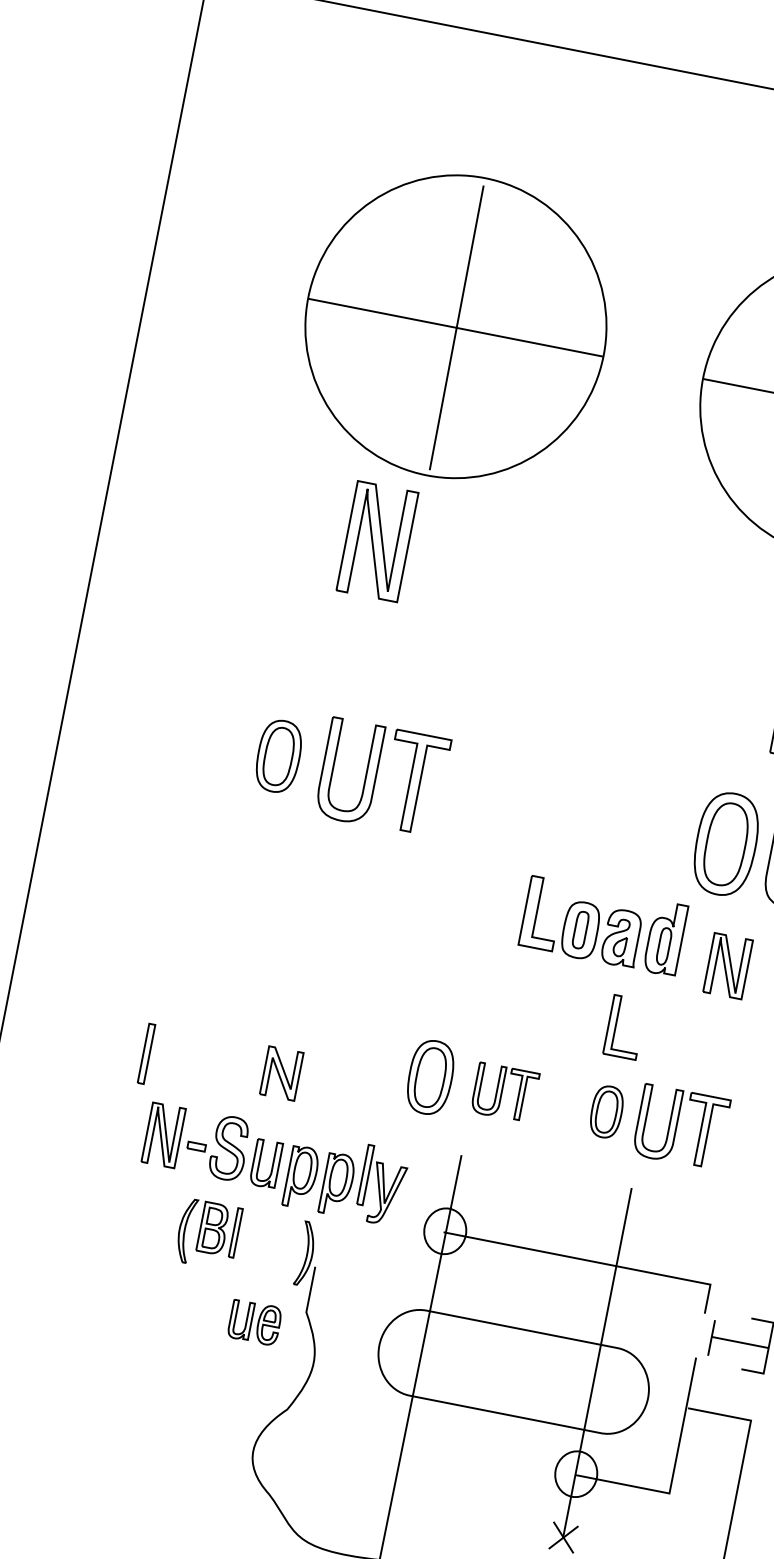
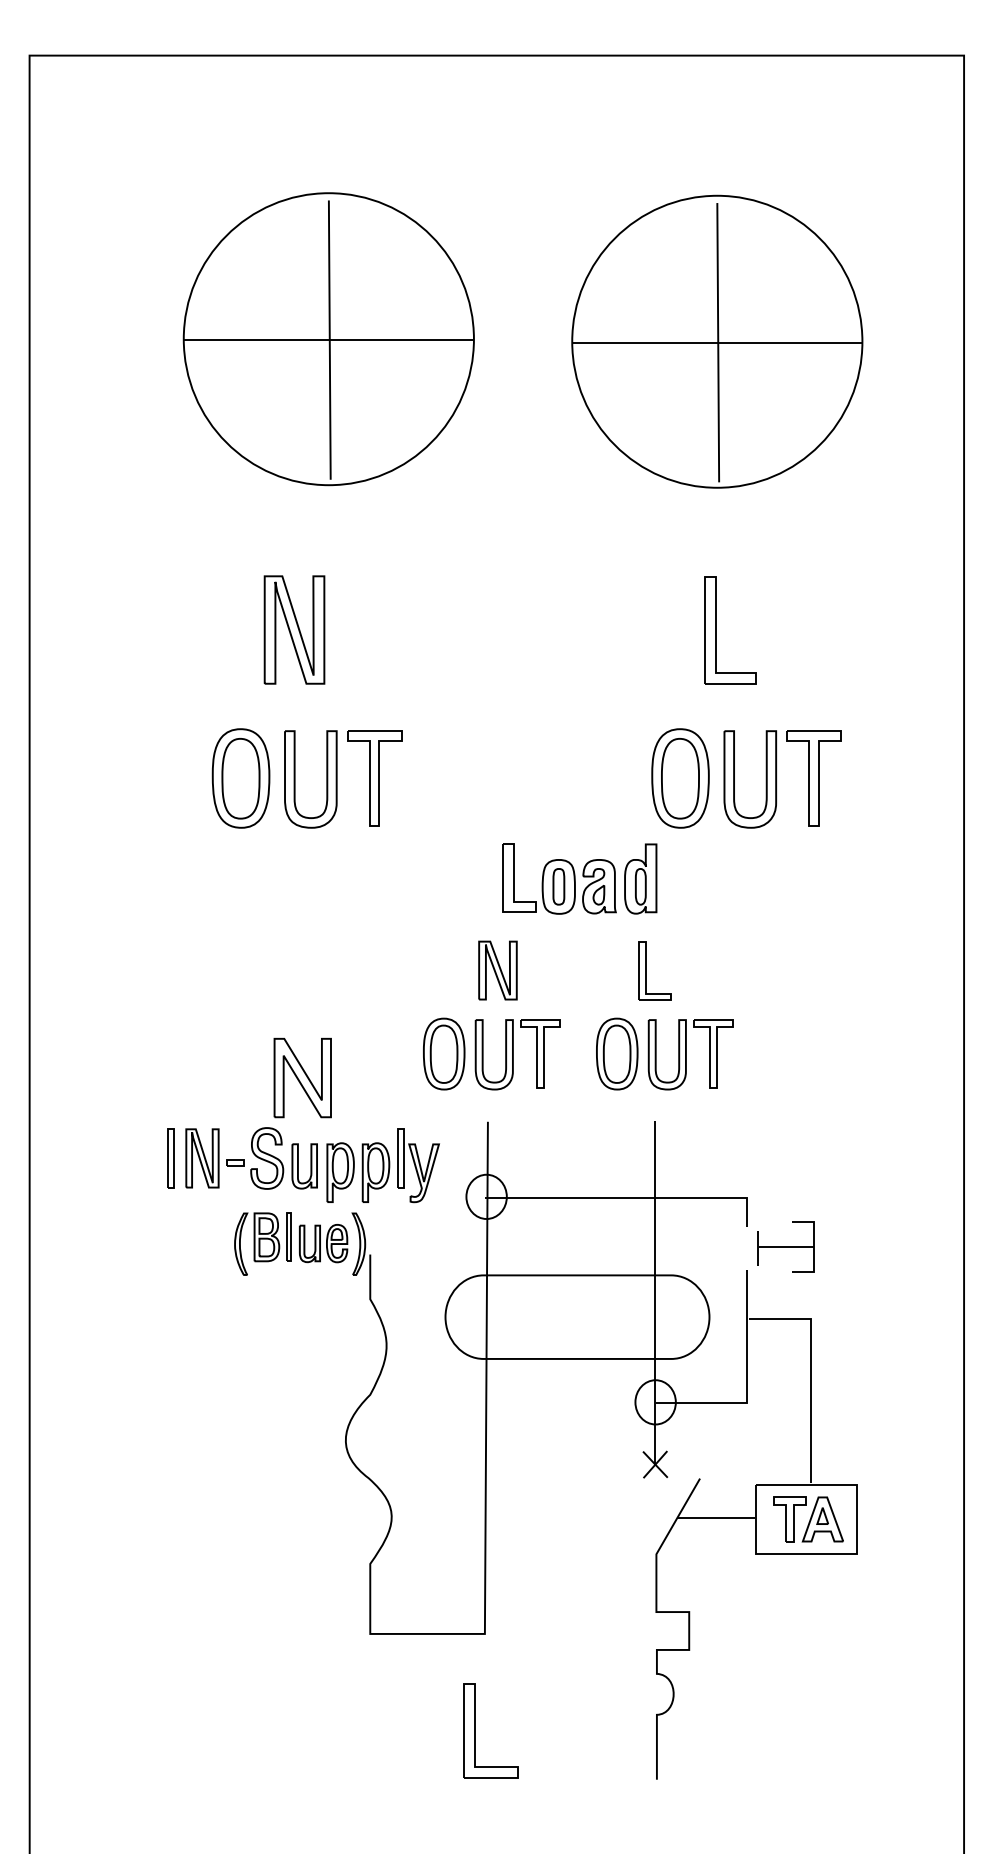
part: (377, 541) -> (294, 629), moved
part: (278, 756) -> (240, 778), size x1.43
part: (727, 966) -> (497, 970), moved
part: (616, 1025) -> (646, 970), moved
part: (145, 1053) -> (170, 1158), moved
part: (281, 1073) -> (302, 1077), size x1.67
part: (505, 1092) -> (517, 1054), size x1.43
part: (607, 1111) -> (617, 1053), size x1.43
part: (254, 1322) -> (323, 1243), moved

